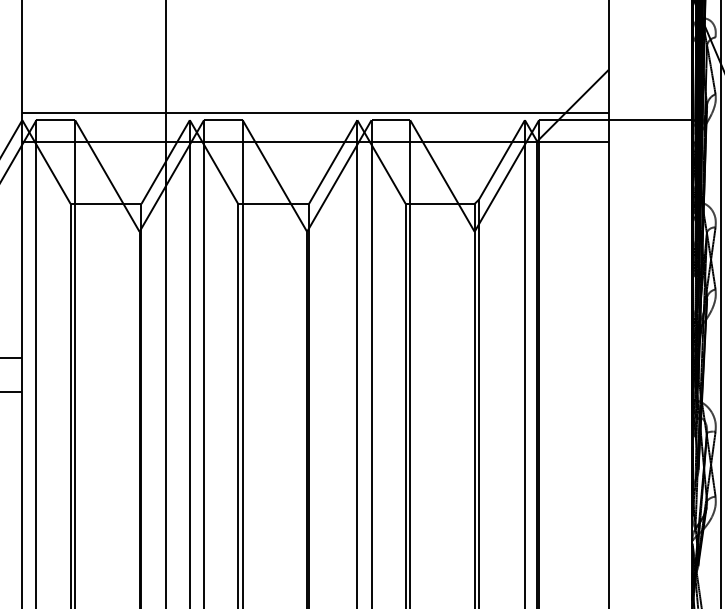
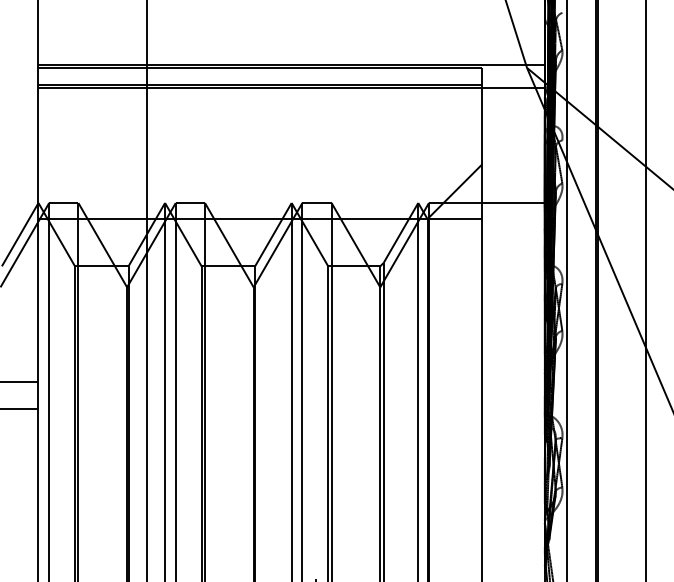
line: (314, 112) -> (259, 197), removed

